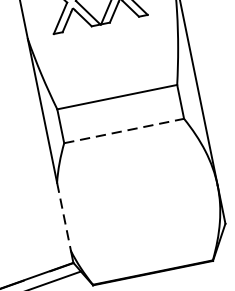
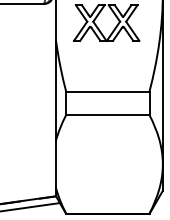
line: (123, 131) -> (107, 115), dashed -> solid
line: (64, 217) -> (56, 164), dashed -> solid

